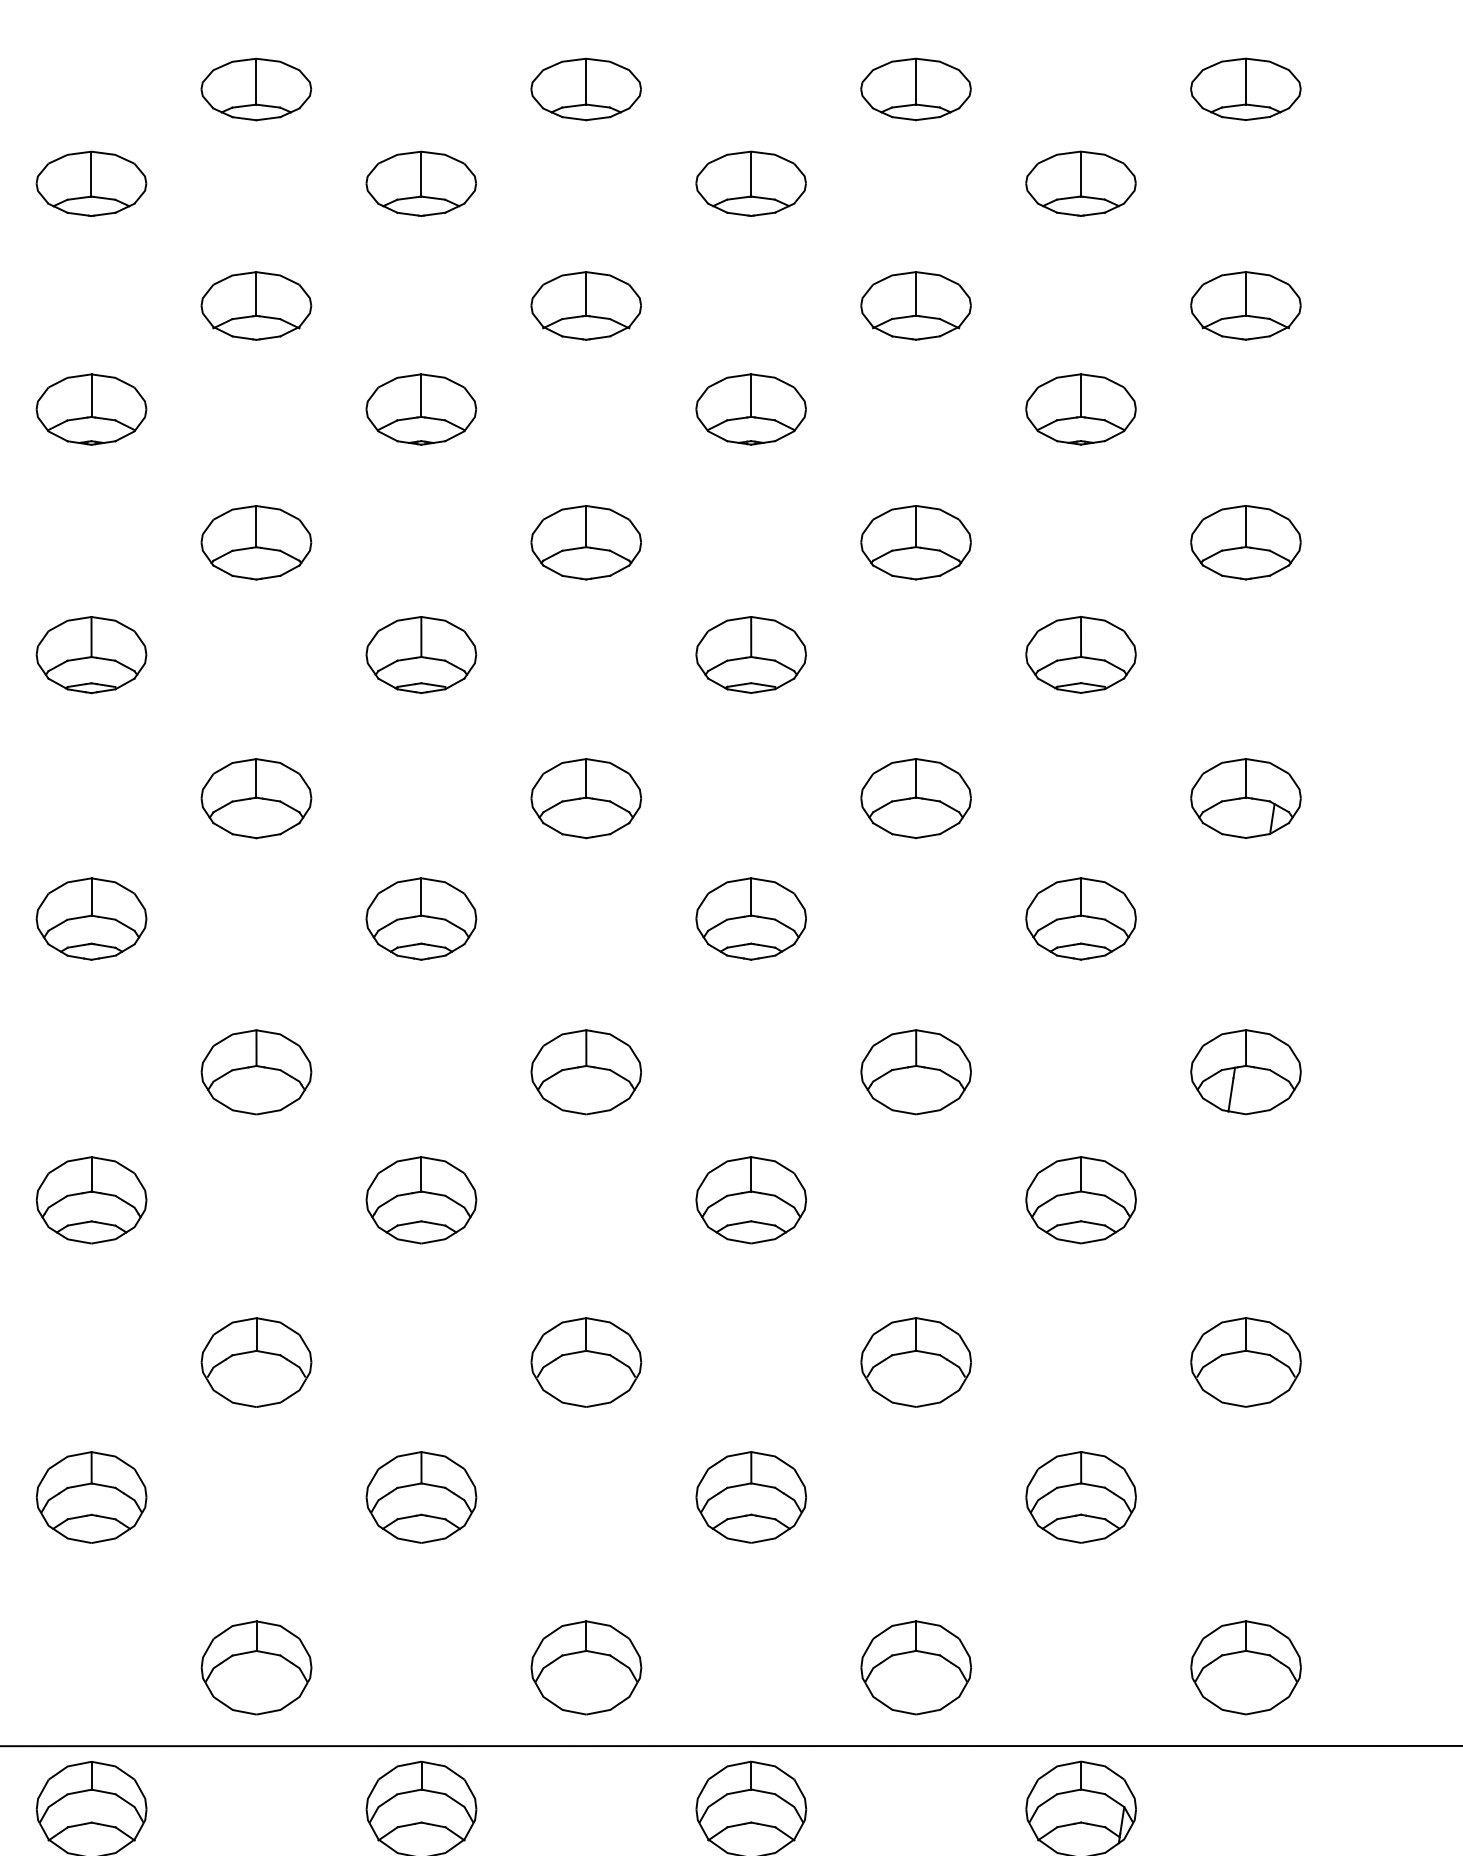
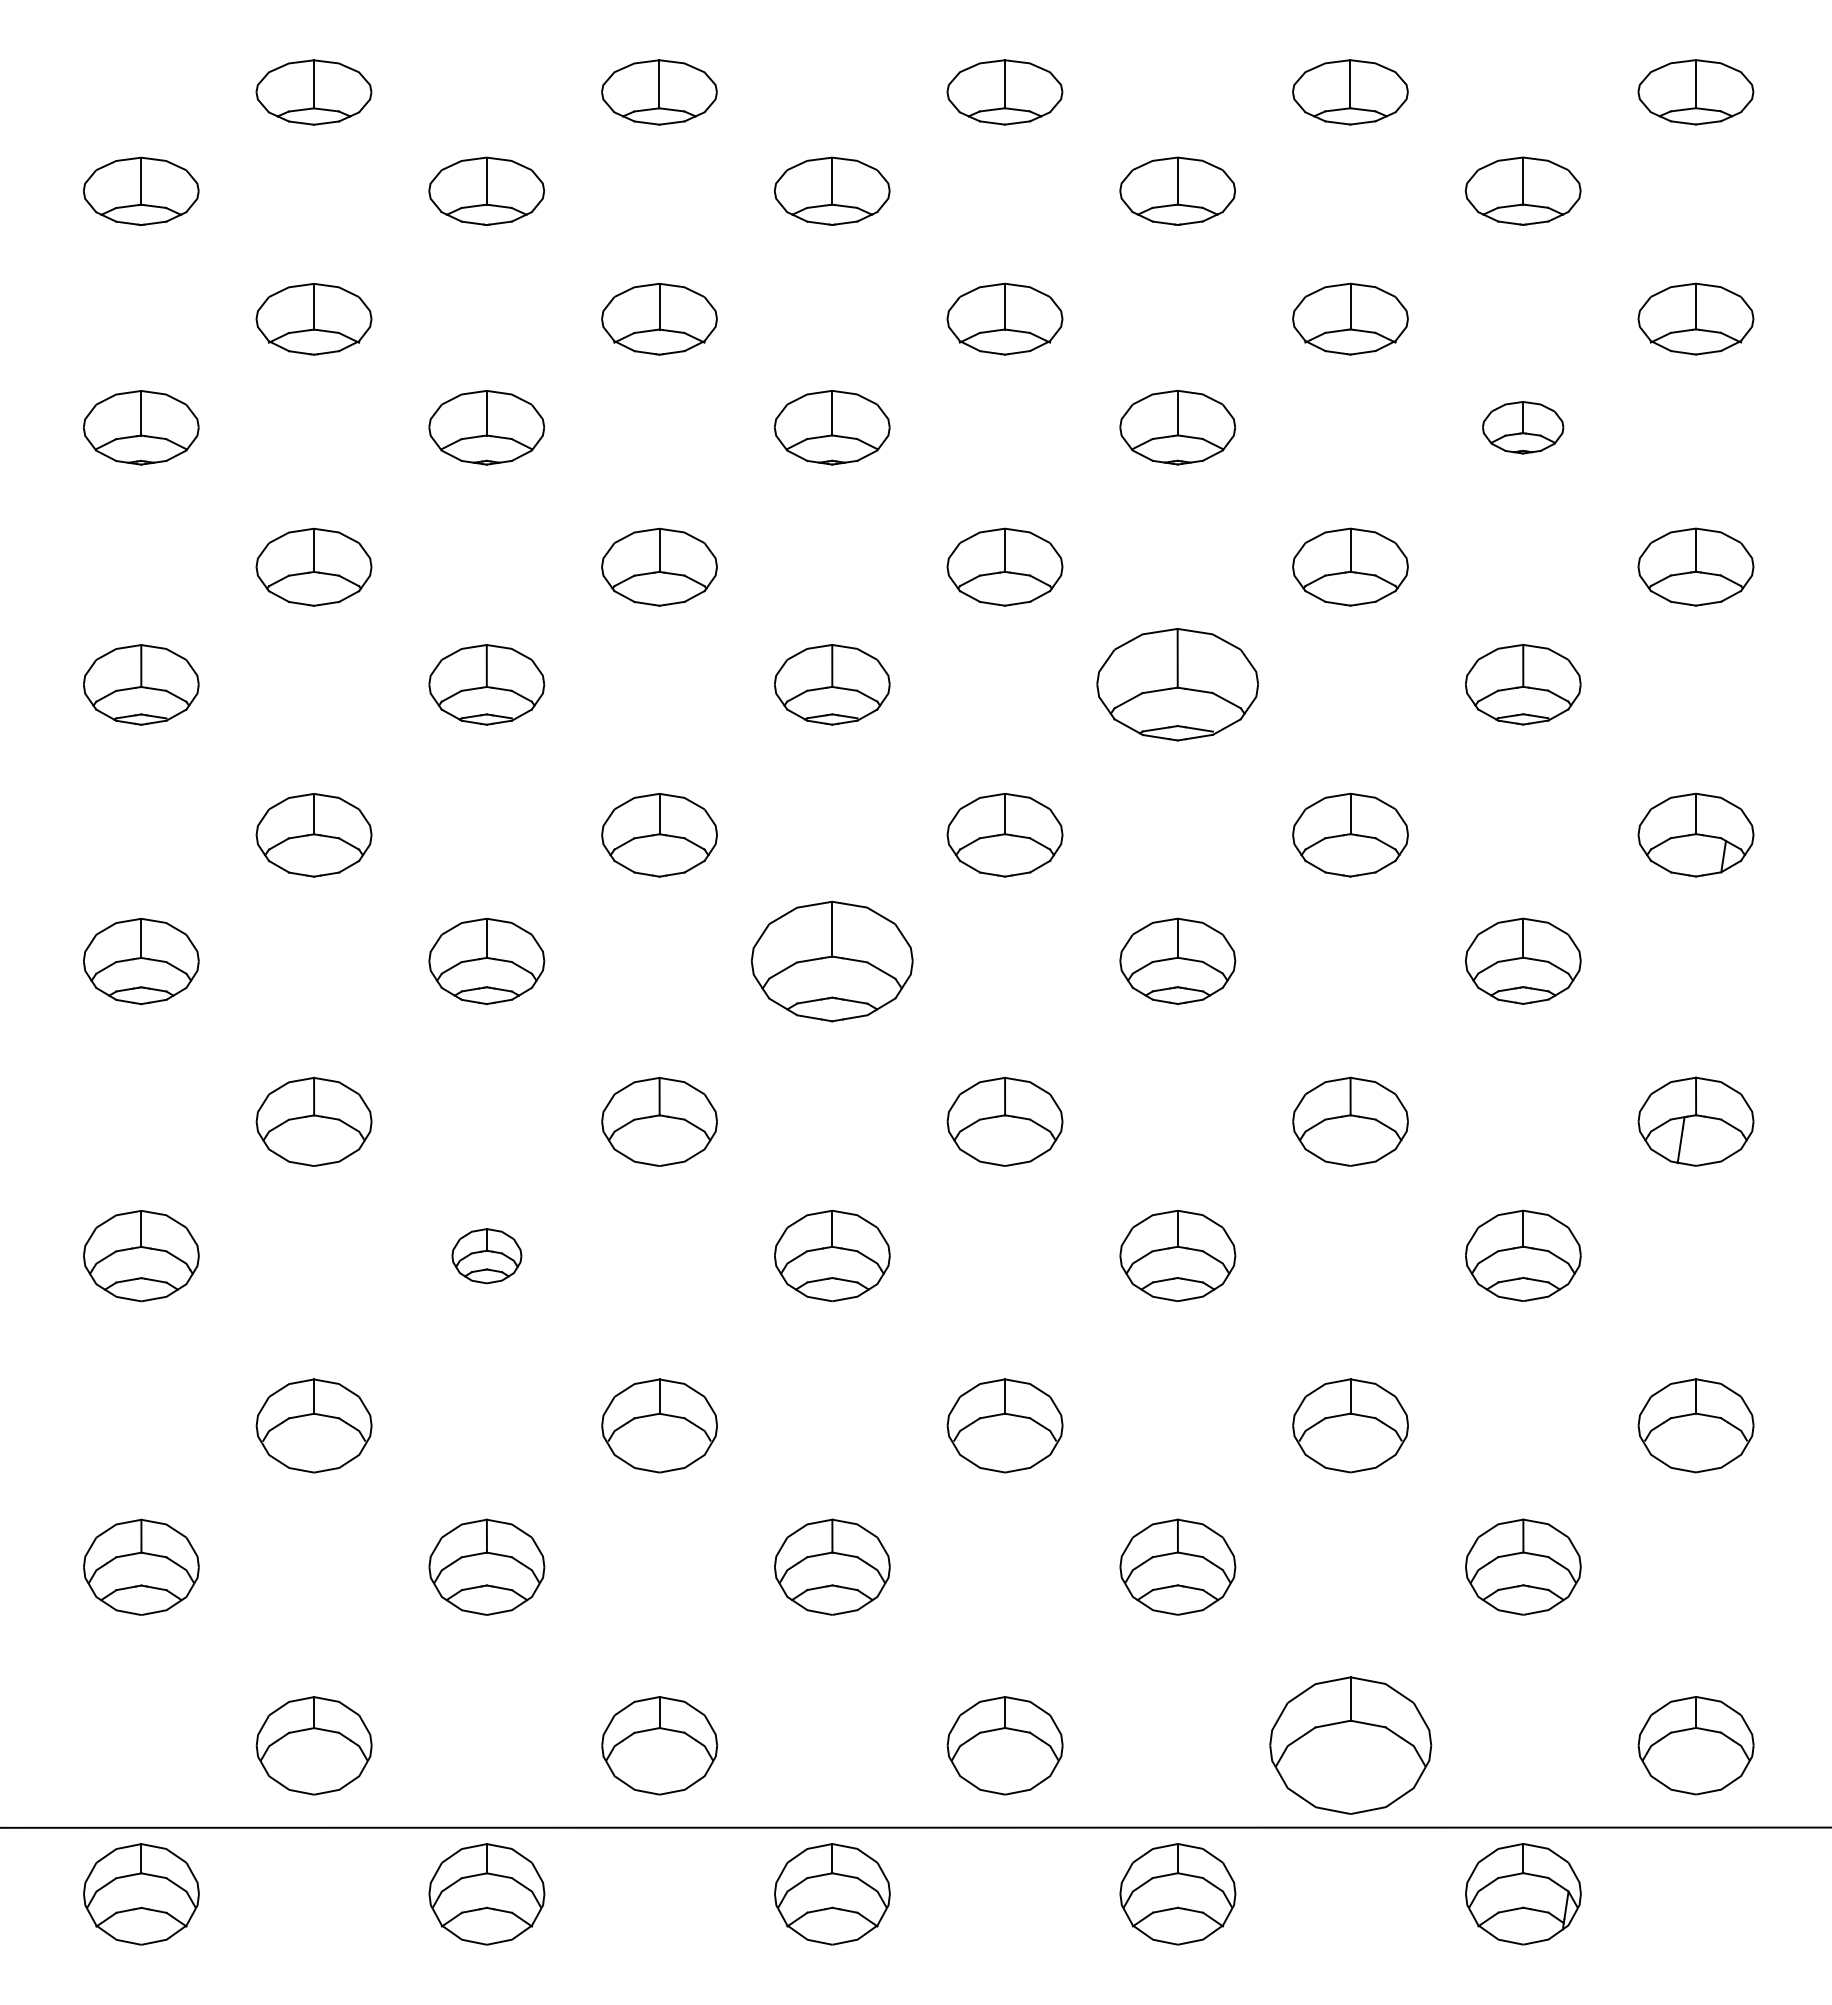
part: (1080, 409) -> (1522, 427), size x0.7
part: (750, 654) -> (1177, 684), size x1.4
part: (421, 918) -> (832, 960), size x1.4
part: (91, 1200) -> (486, 1256), size x0.6
part: (916, 1667) -> (1350, 1745), size x1.4

